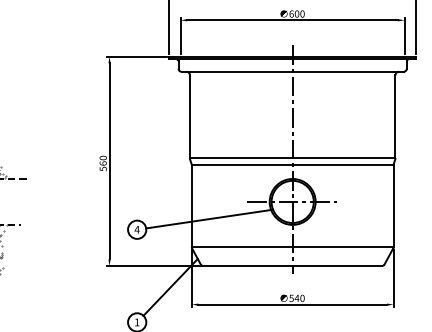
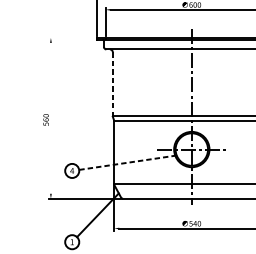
line: (136, 56) -> (71, 37), removed
line: (189, 117) -> (112, 84), solid -> dashed
line: (109, 161) -> (50, 118), removed
line: (209, 219) -> (127, 163), solid -> dashed

